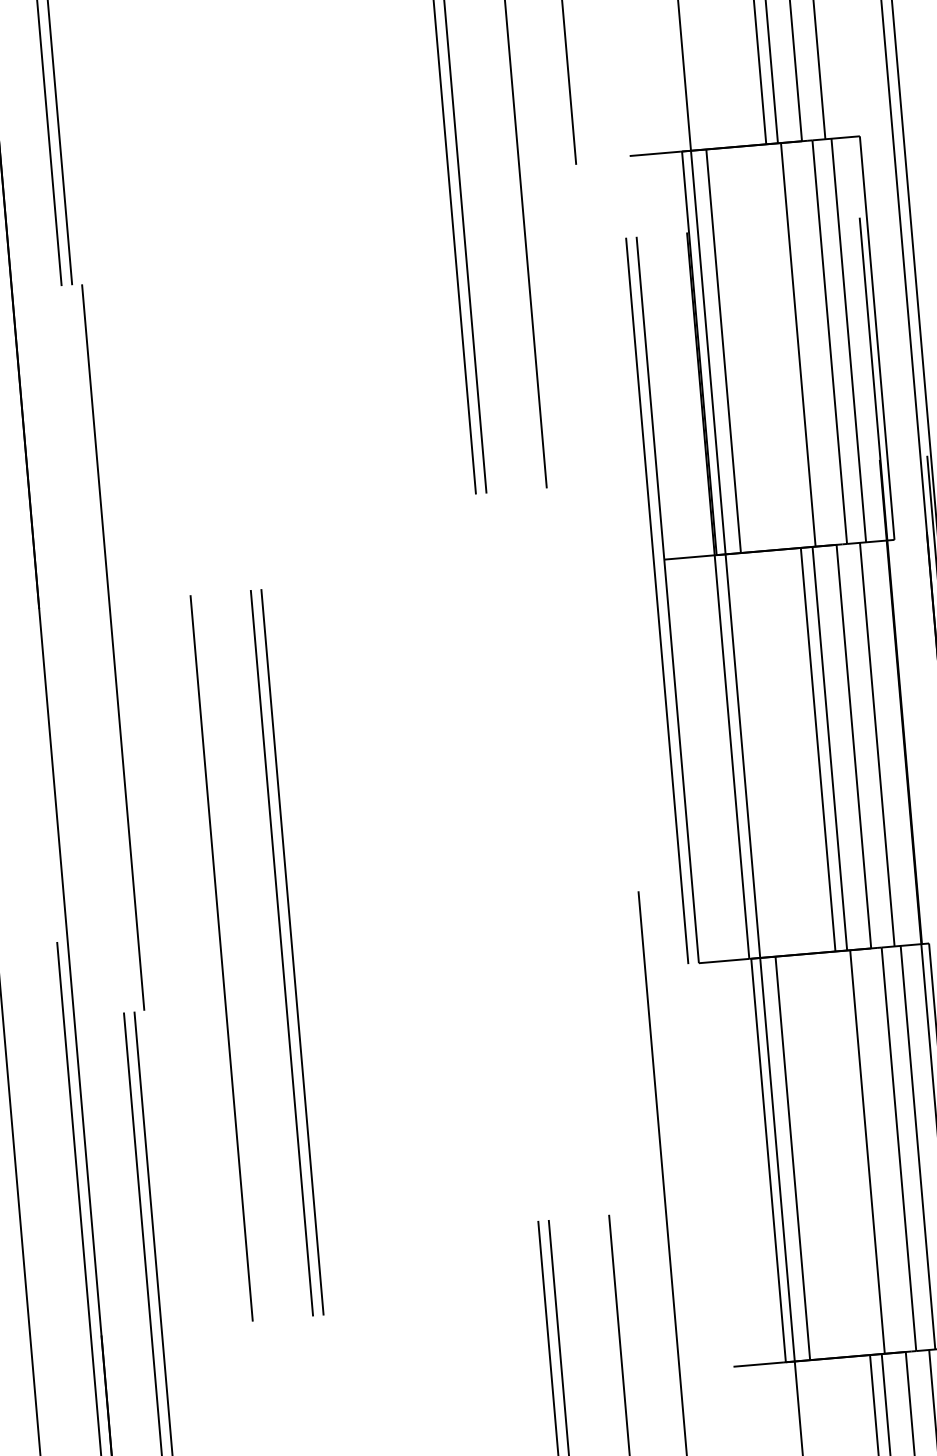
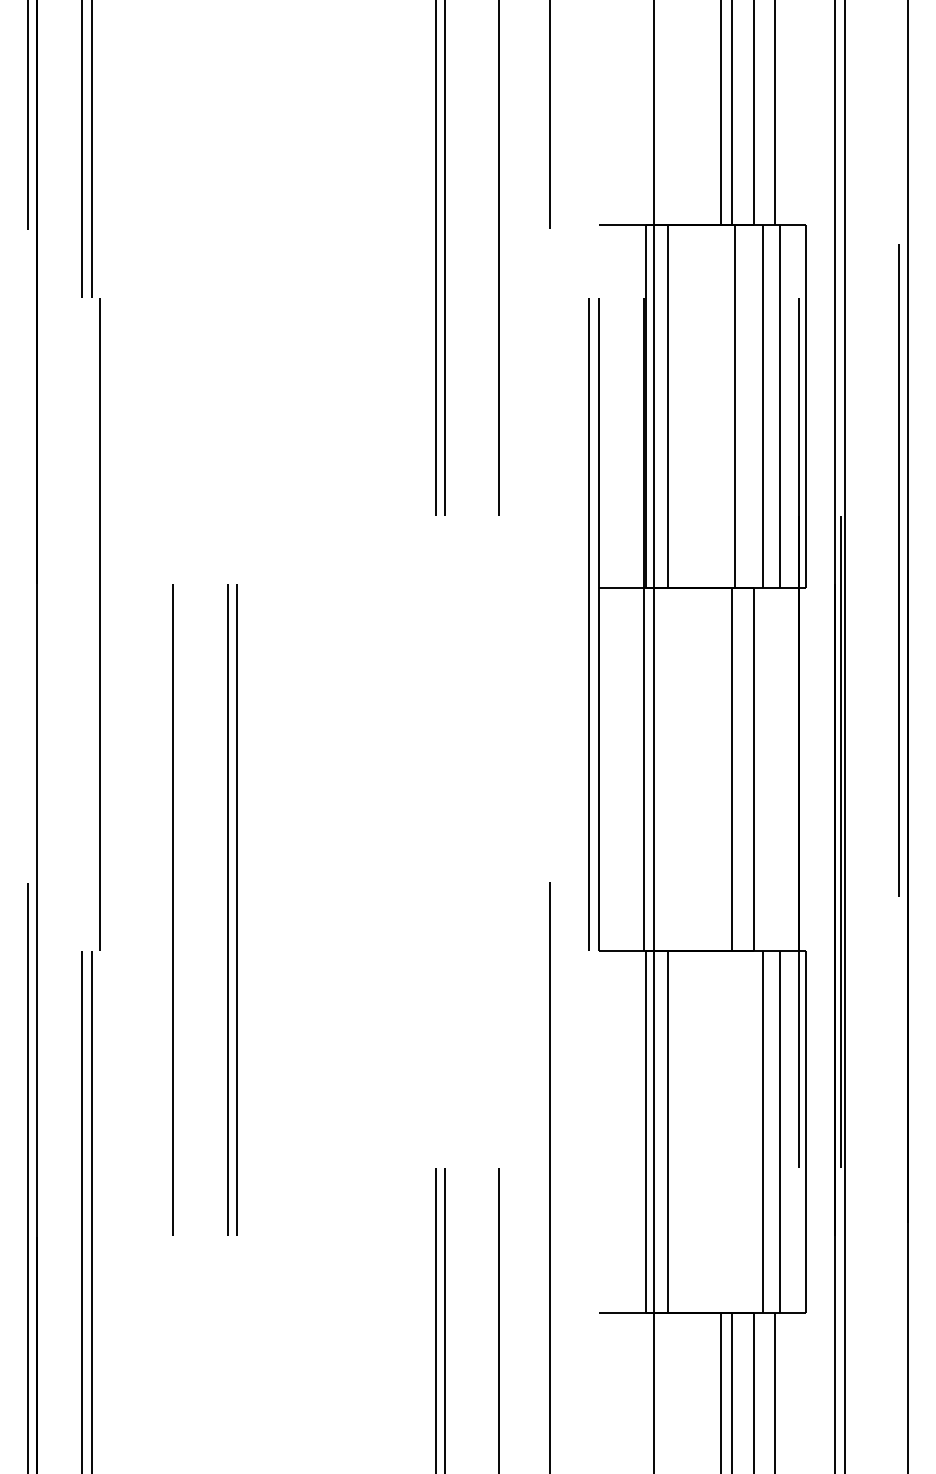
line: (877, 744) -> (774, 769), removed
line: (818, 749) -> (721, 769), removed
line: (867, 1151) -> (734, 1131), removed

